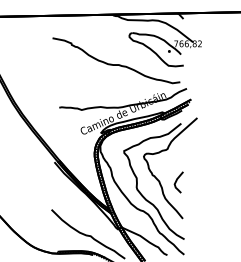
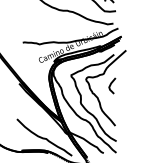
curve: (177, 181) -> (111, 85), moved

